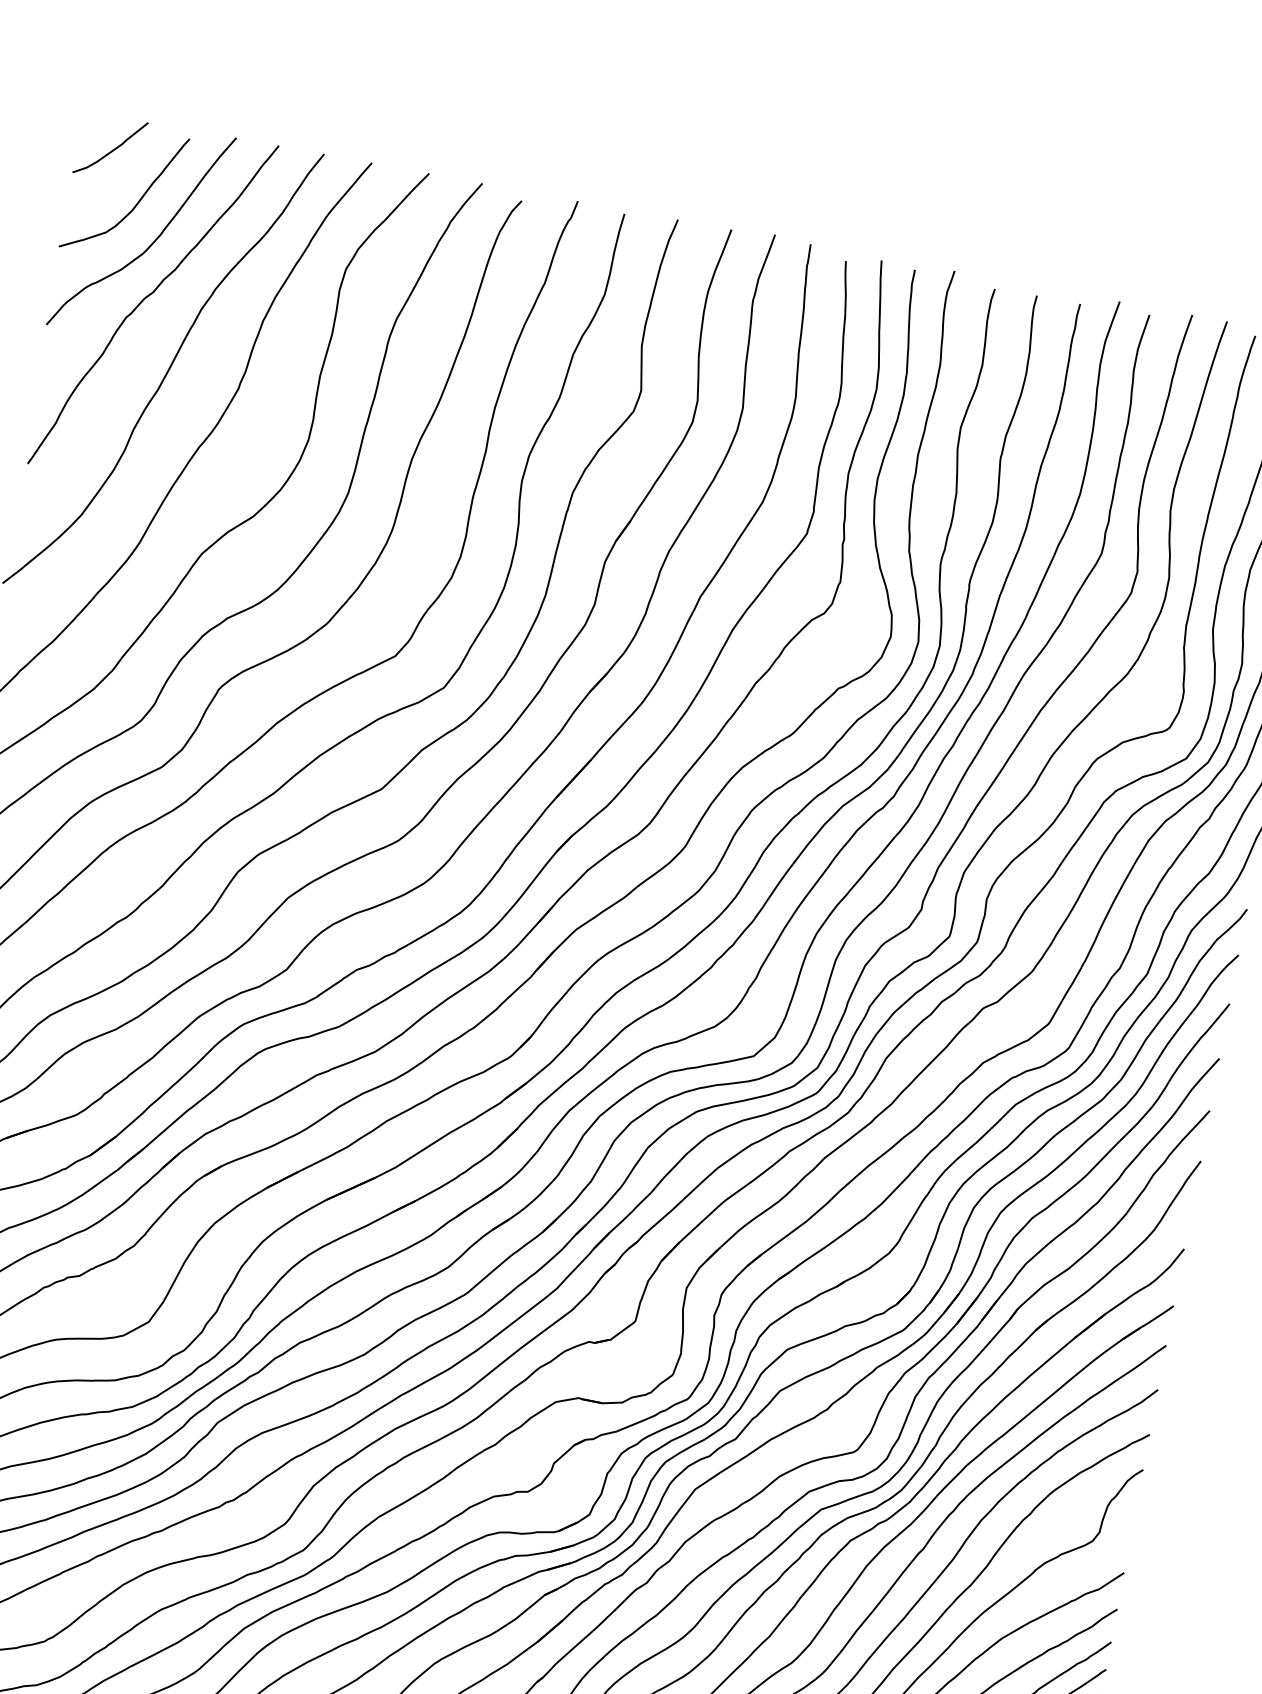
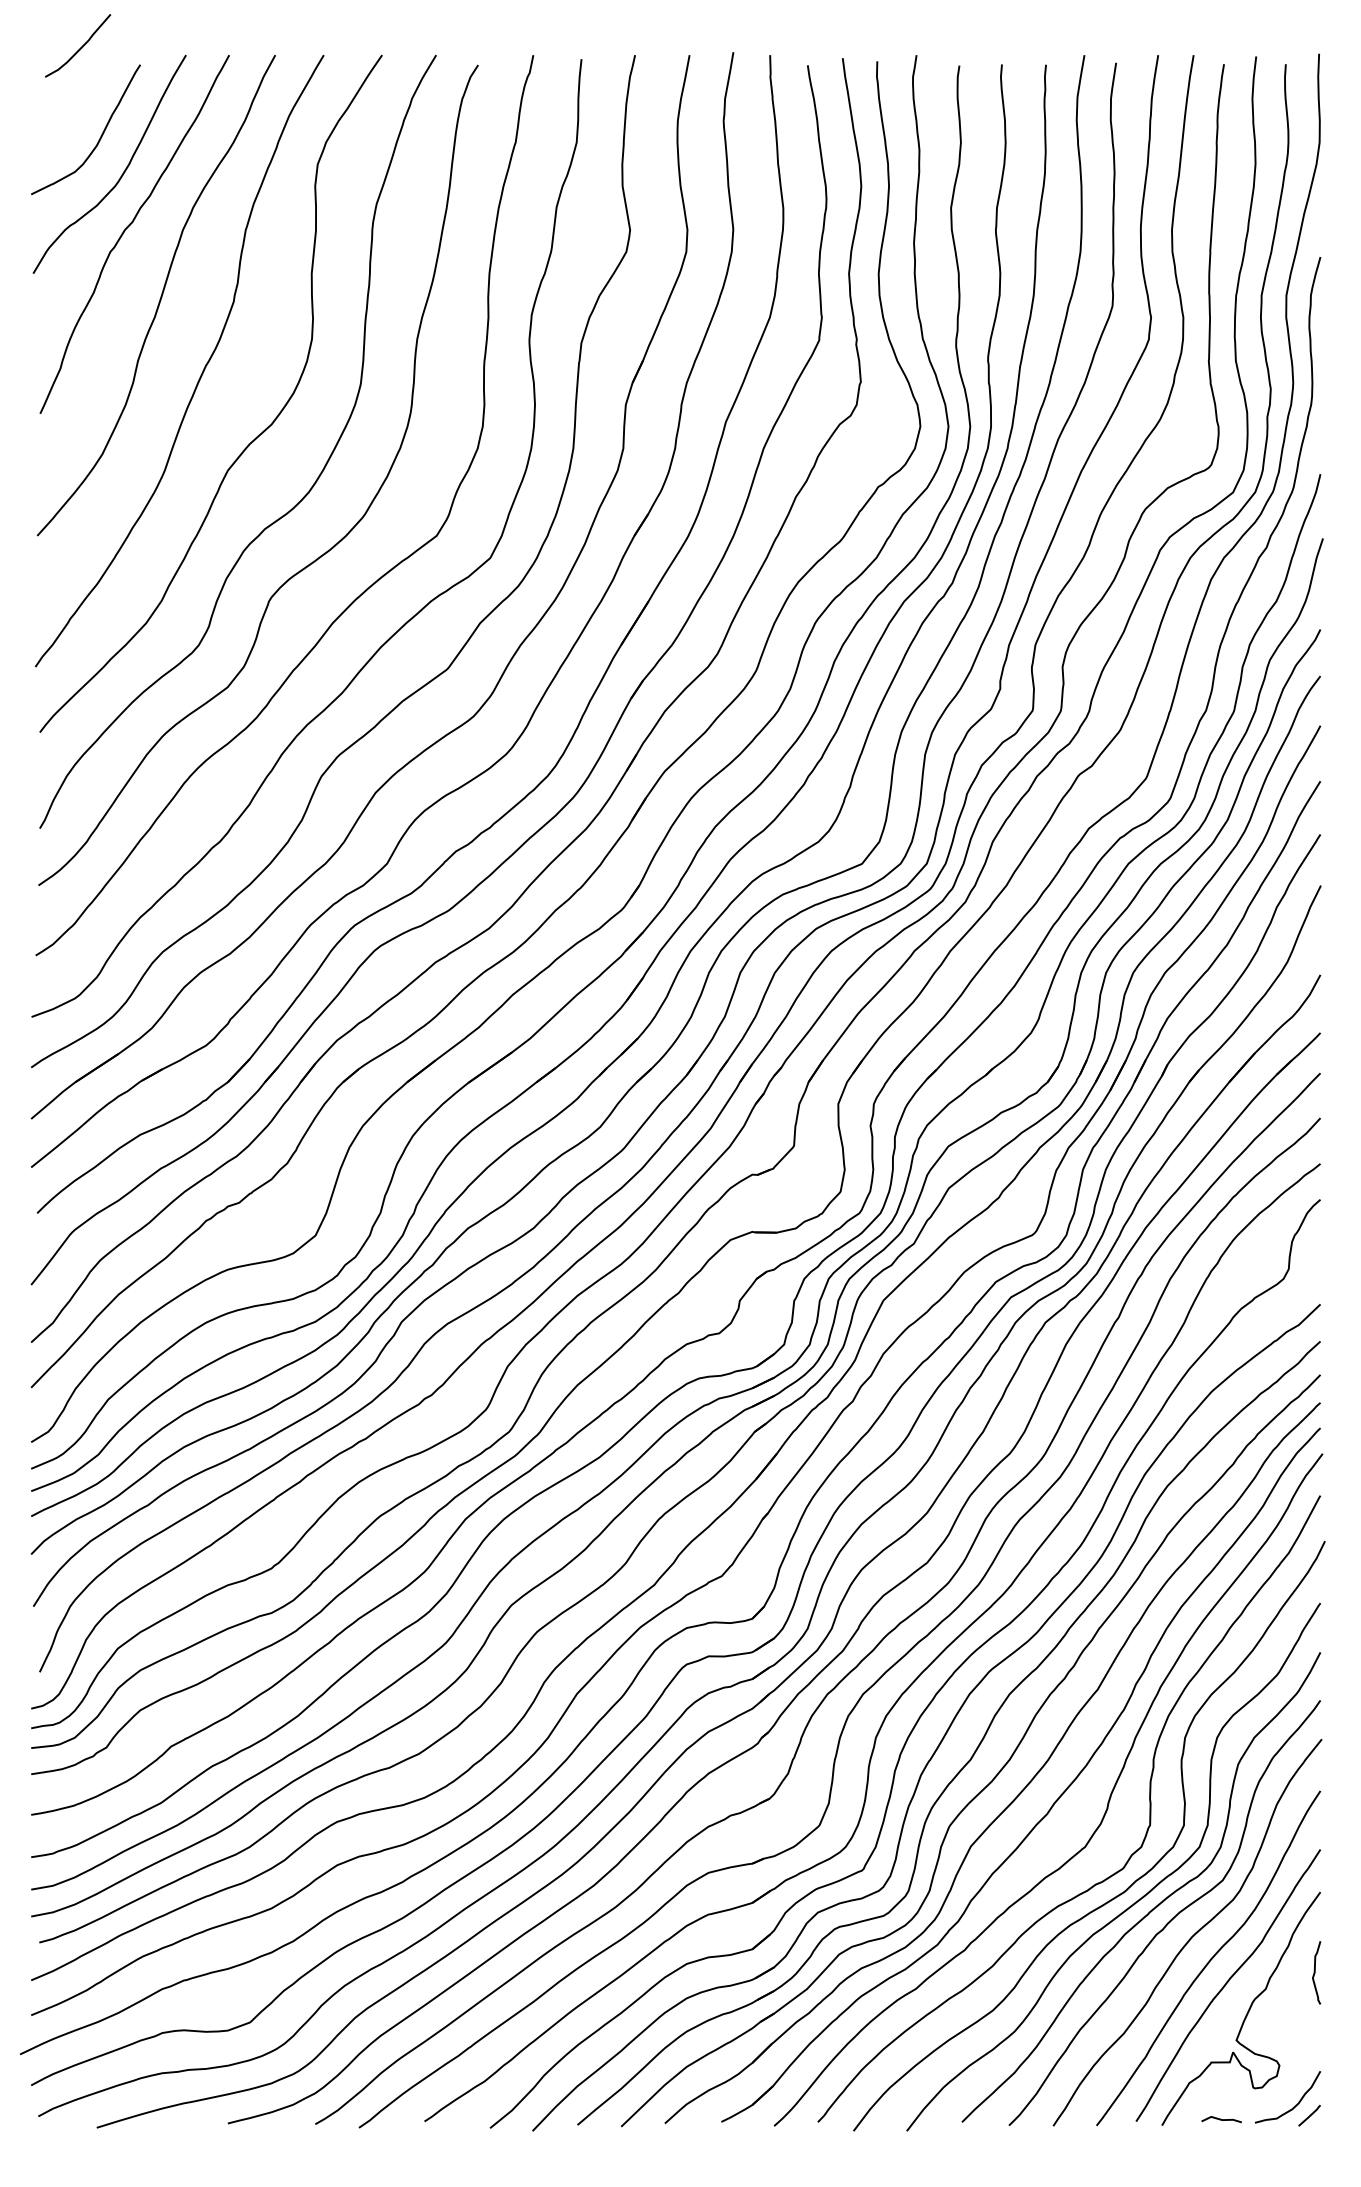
curve: (112, 149) -> (80, 47), moved

